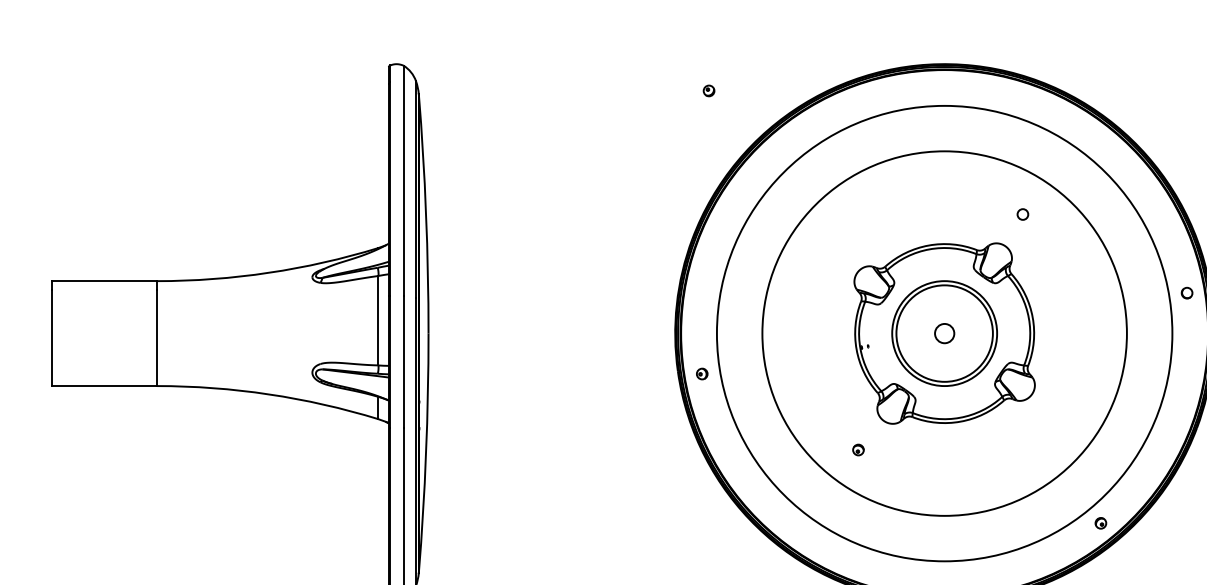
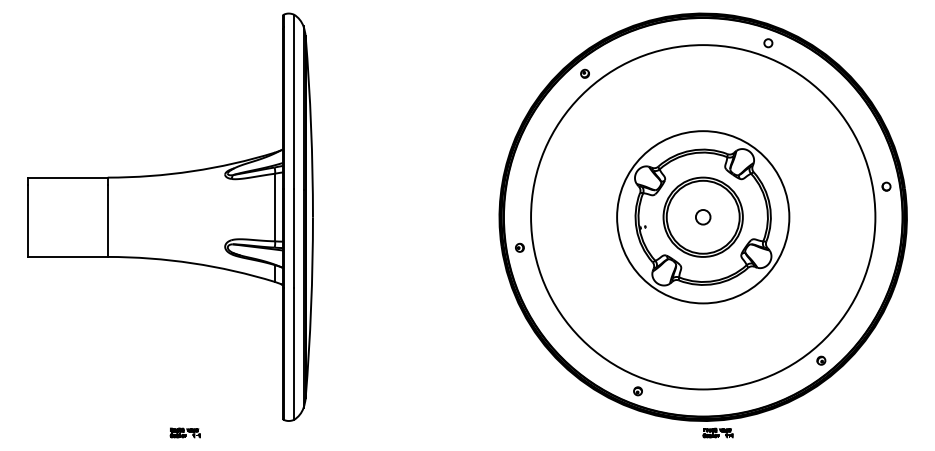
part: (708, 90) -> (584, 73), moved
circle: (1023, 214) -> (768, 43), moved
circle: (945, 333) -> (703, 217), size x0.62
part: (857, 450) -> (637, 391), moved

